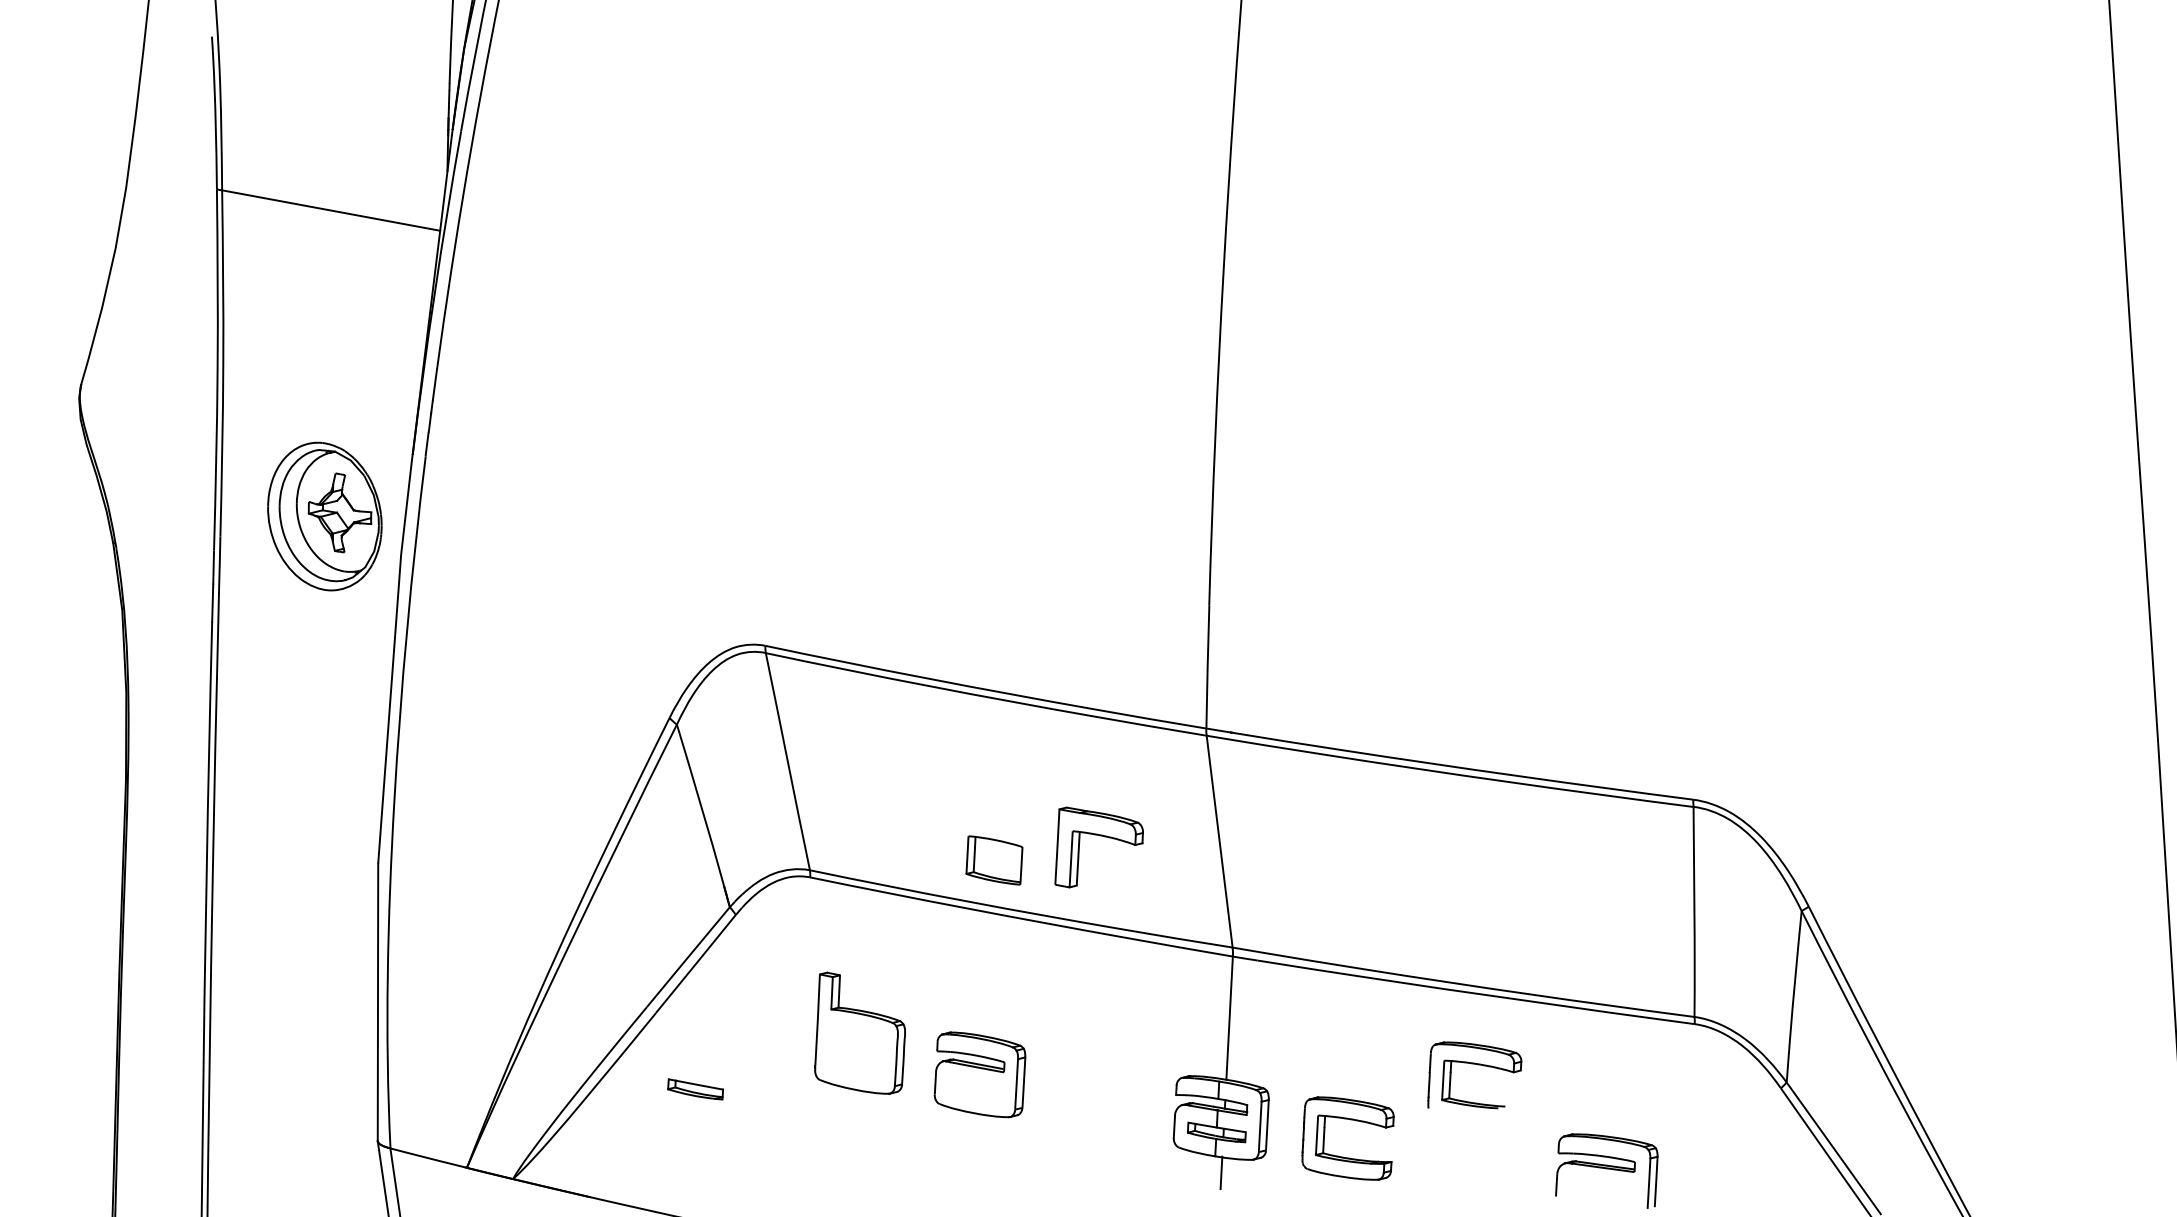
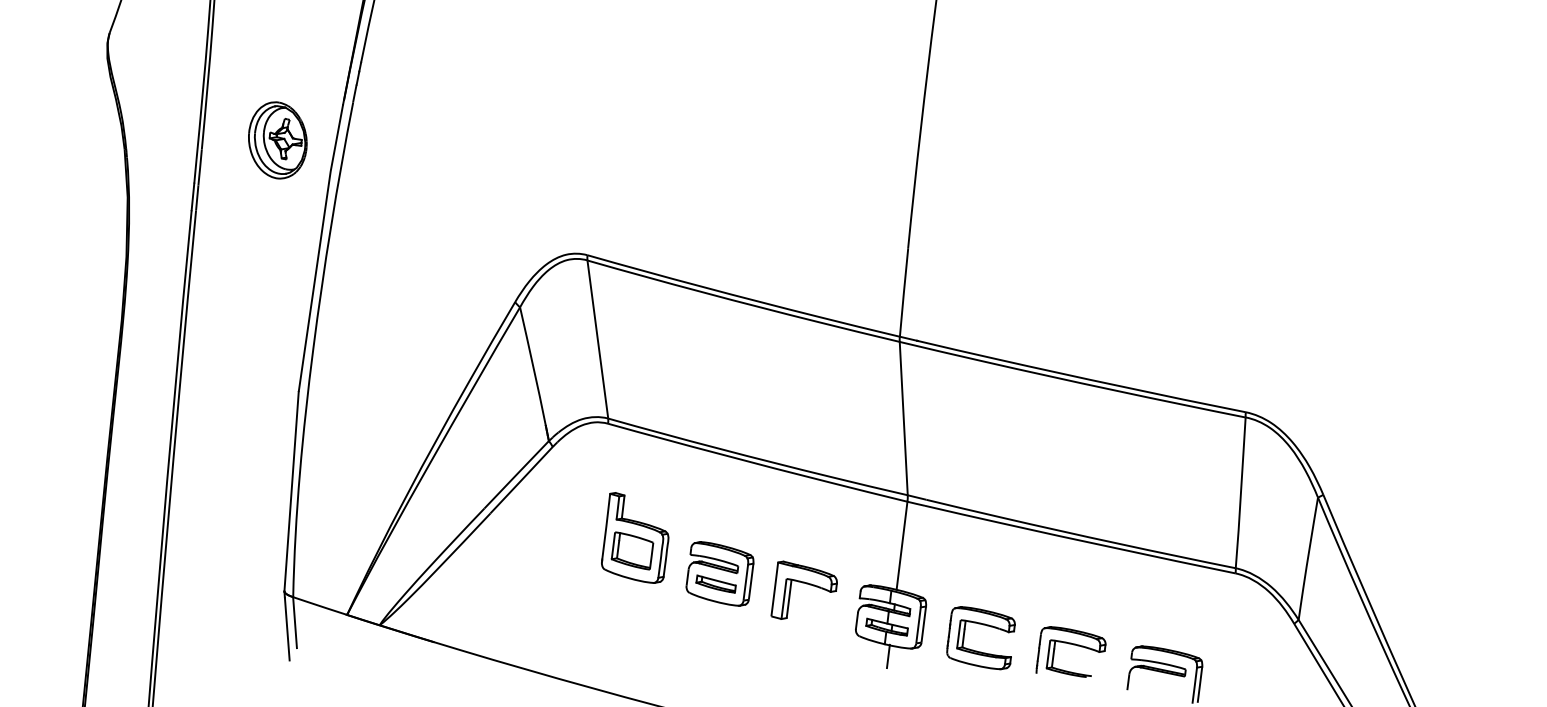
part: (324, 516) -> (277, 140), size x0.71
part: (1100, 836) -> (806, 584), moved
part: (994, 860) -> (632, 550), moved
part: (1478, 1065) -> (1074, 645), moved
part: (695, 1089) -> (716, 584), moved

